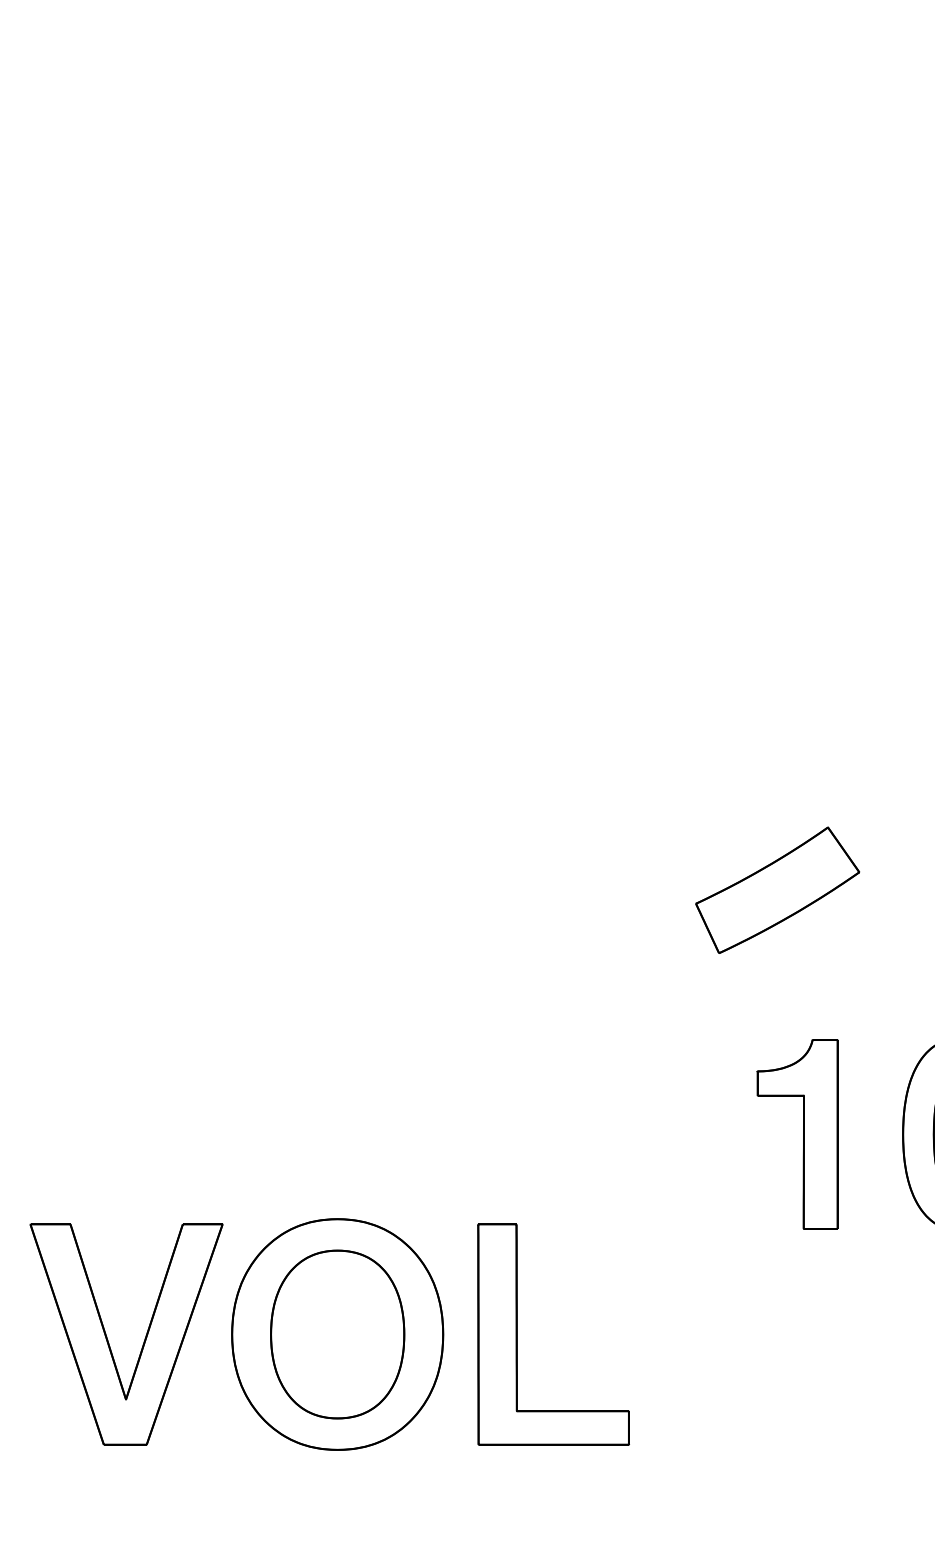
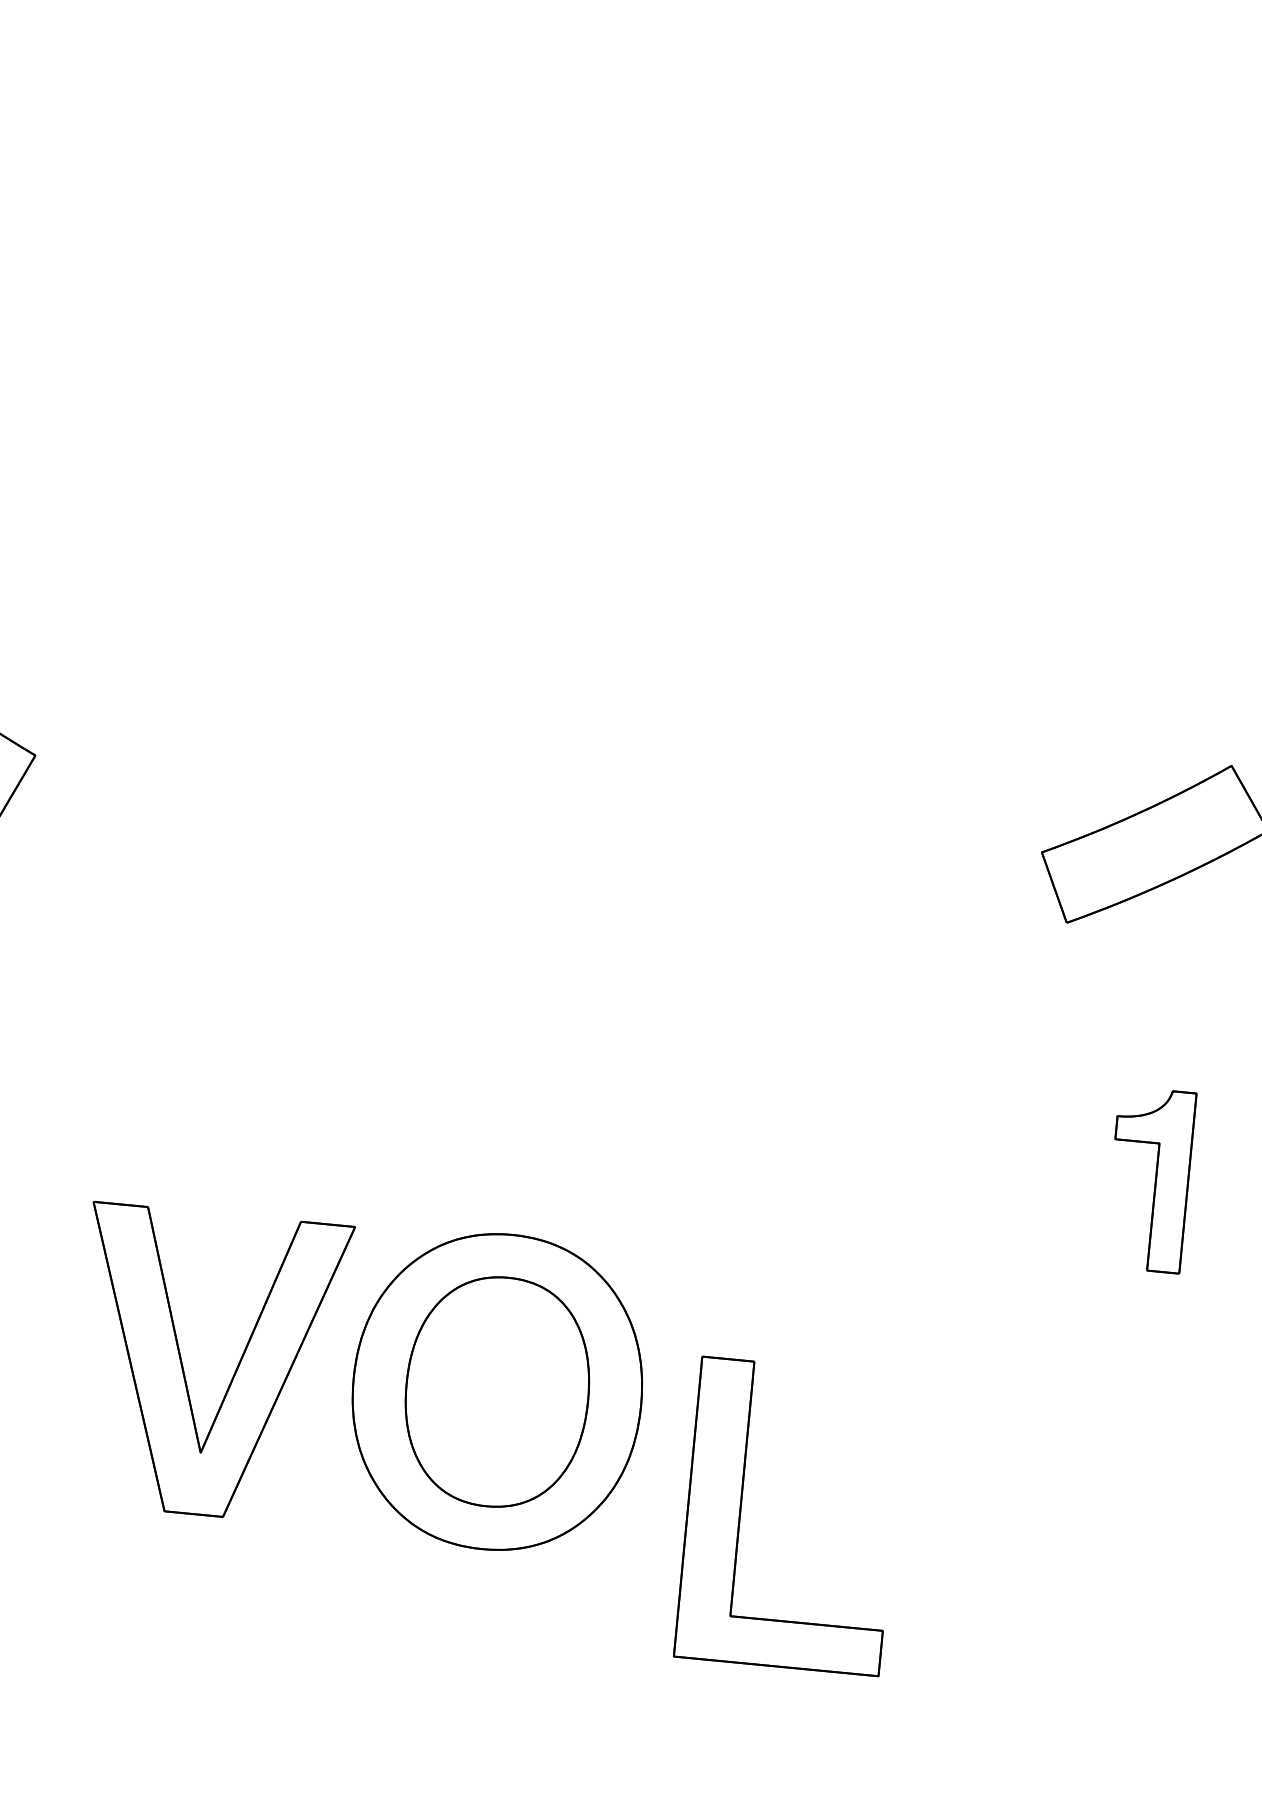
part: (797, 1134) -> (1149, 1179), size x0.7
part: (517, 1334) -> (741, 1511), moved

